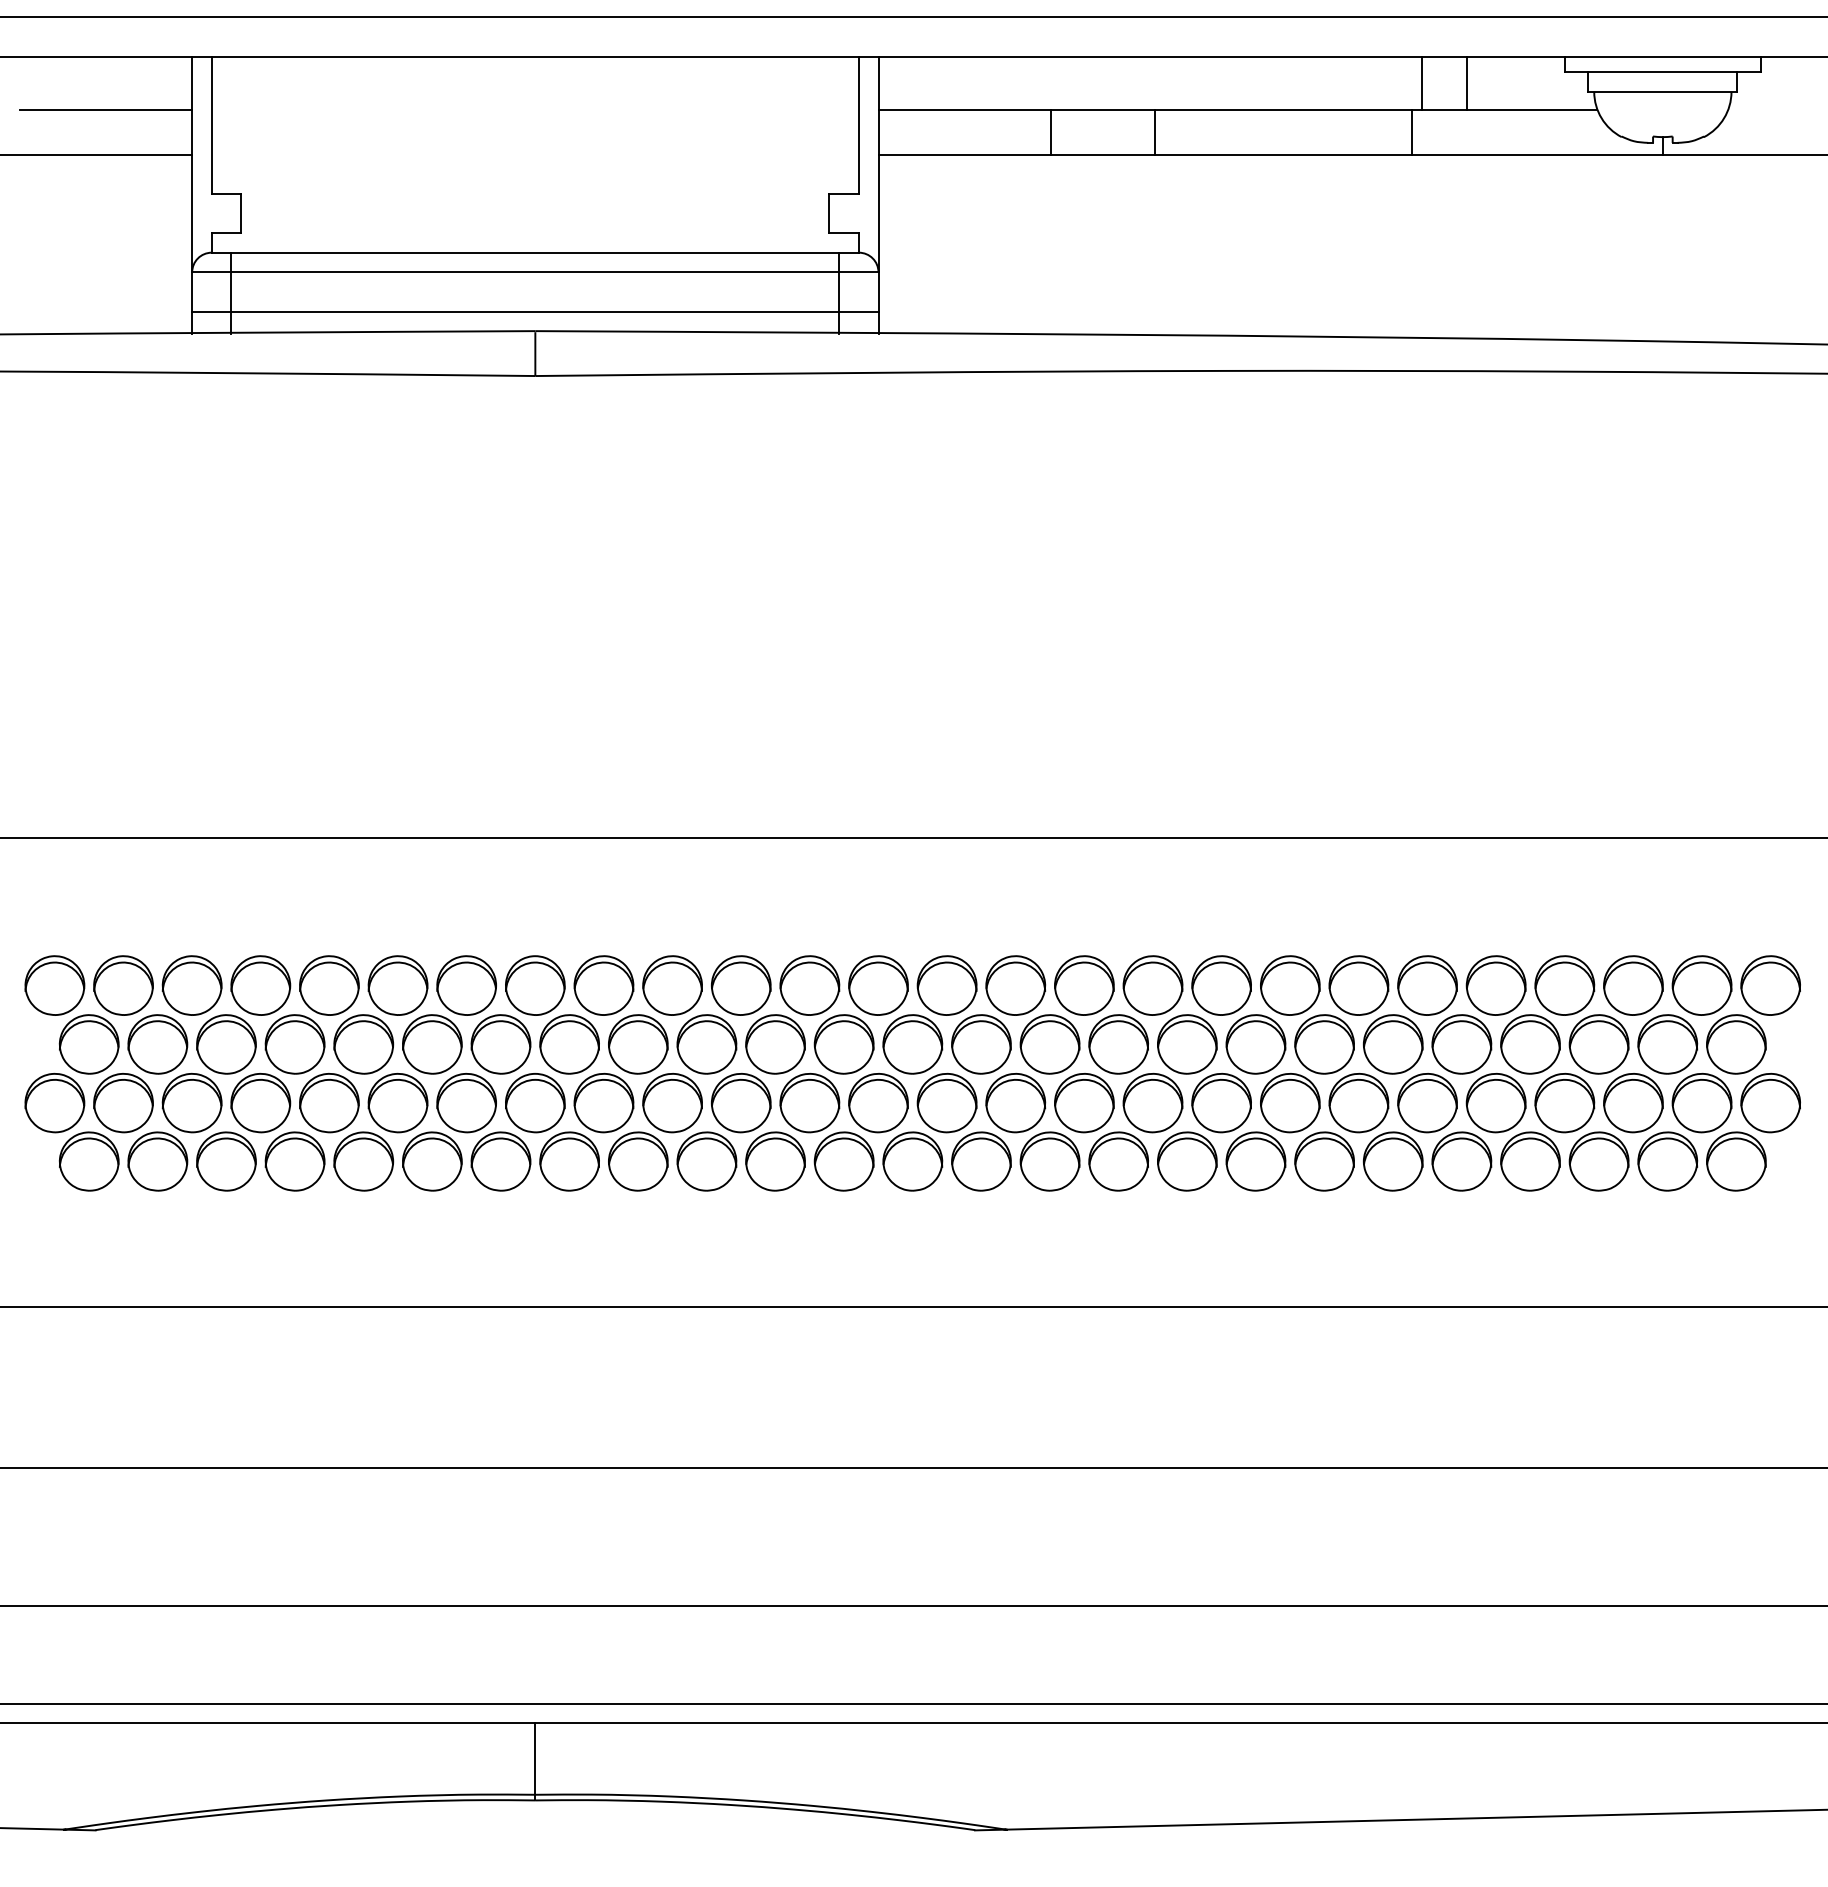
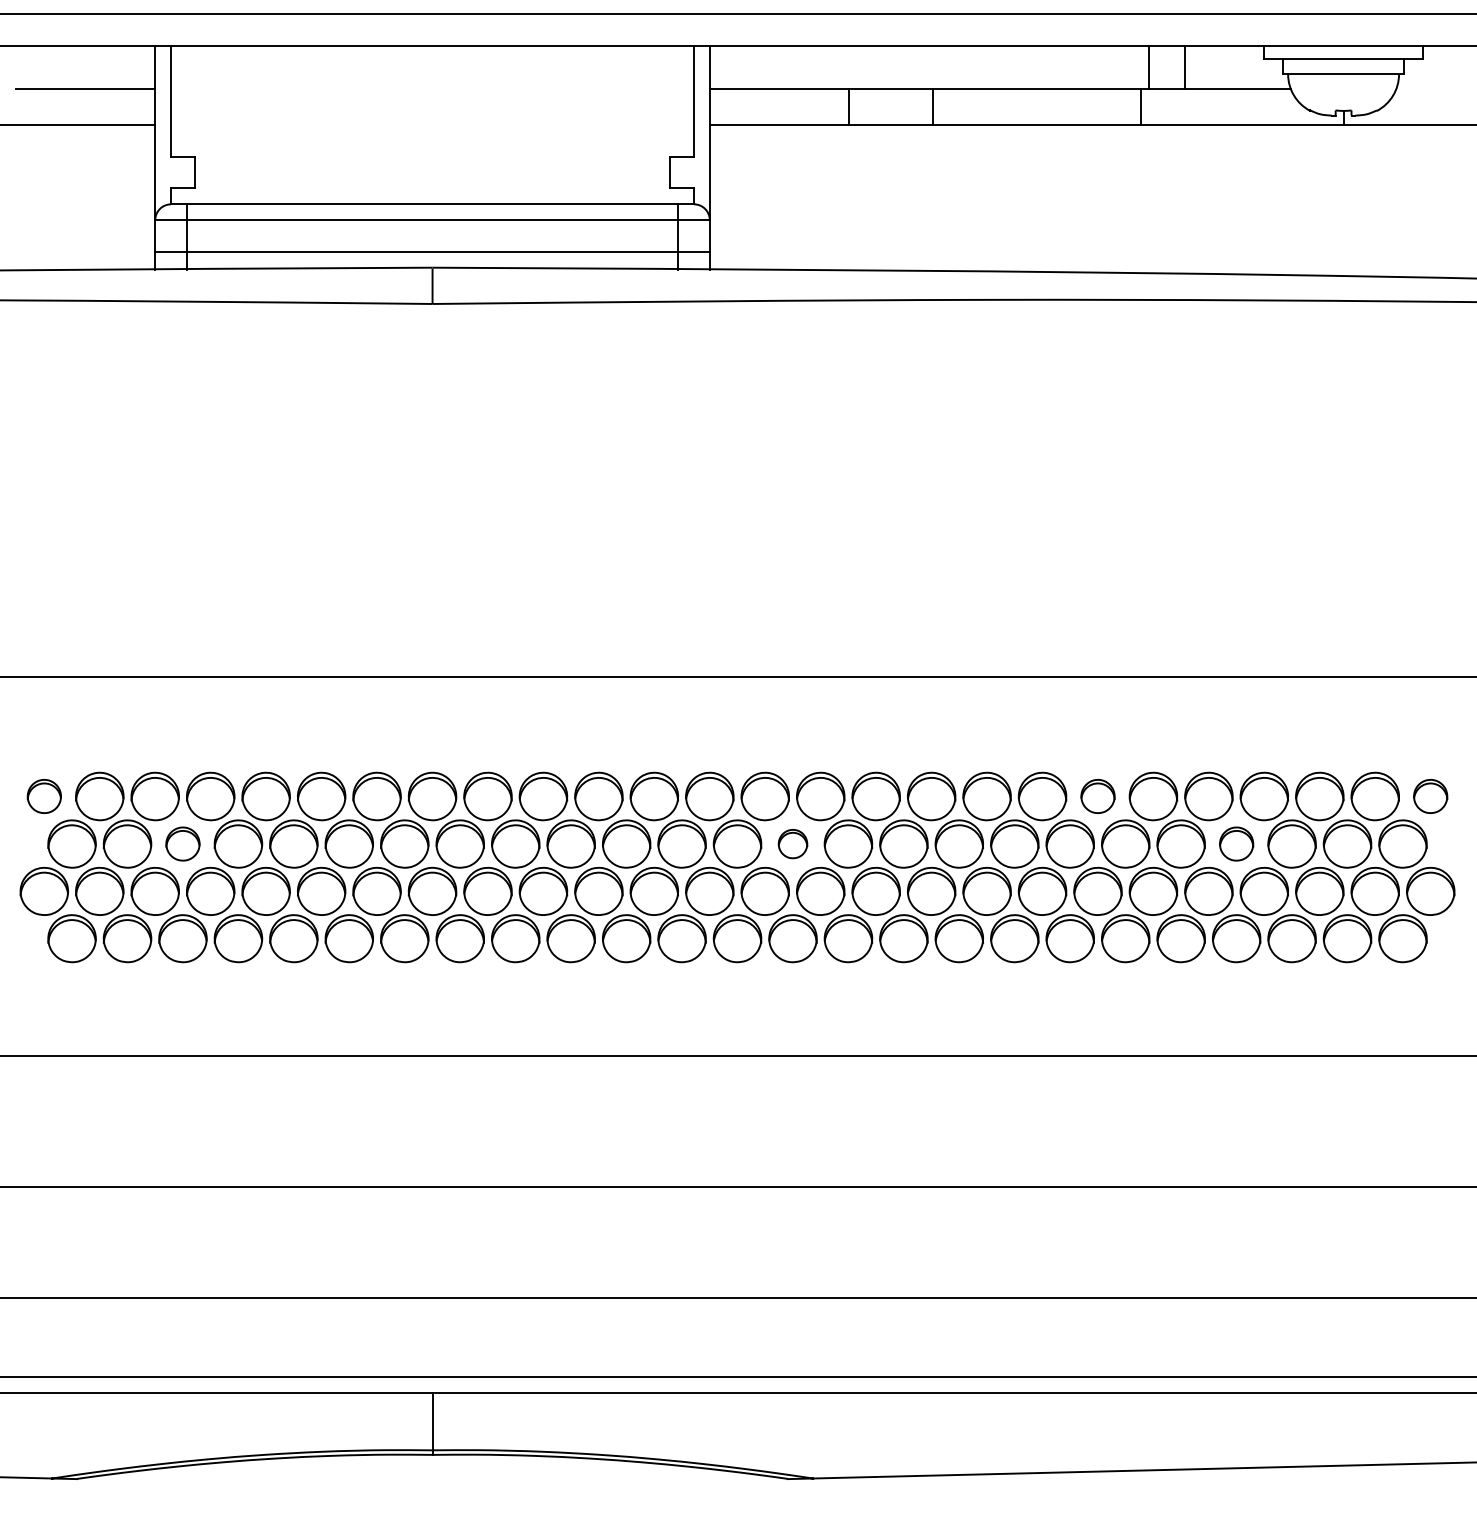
part: (54, 985) -> (44, 796), size x0.7
part: (1358, 985) -> (1097, 796), size x0.7
part: (1770, 985) -> (1430, 796), size x0.7
part: (226, 1044) -> (182, 844), size x0.7
part: (981, 1044) -> (793, 844), size x0.6
part: (1530, 1044) -> (1236, 844), size x0.7

